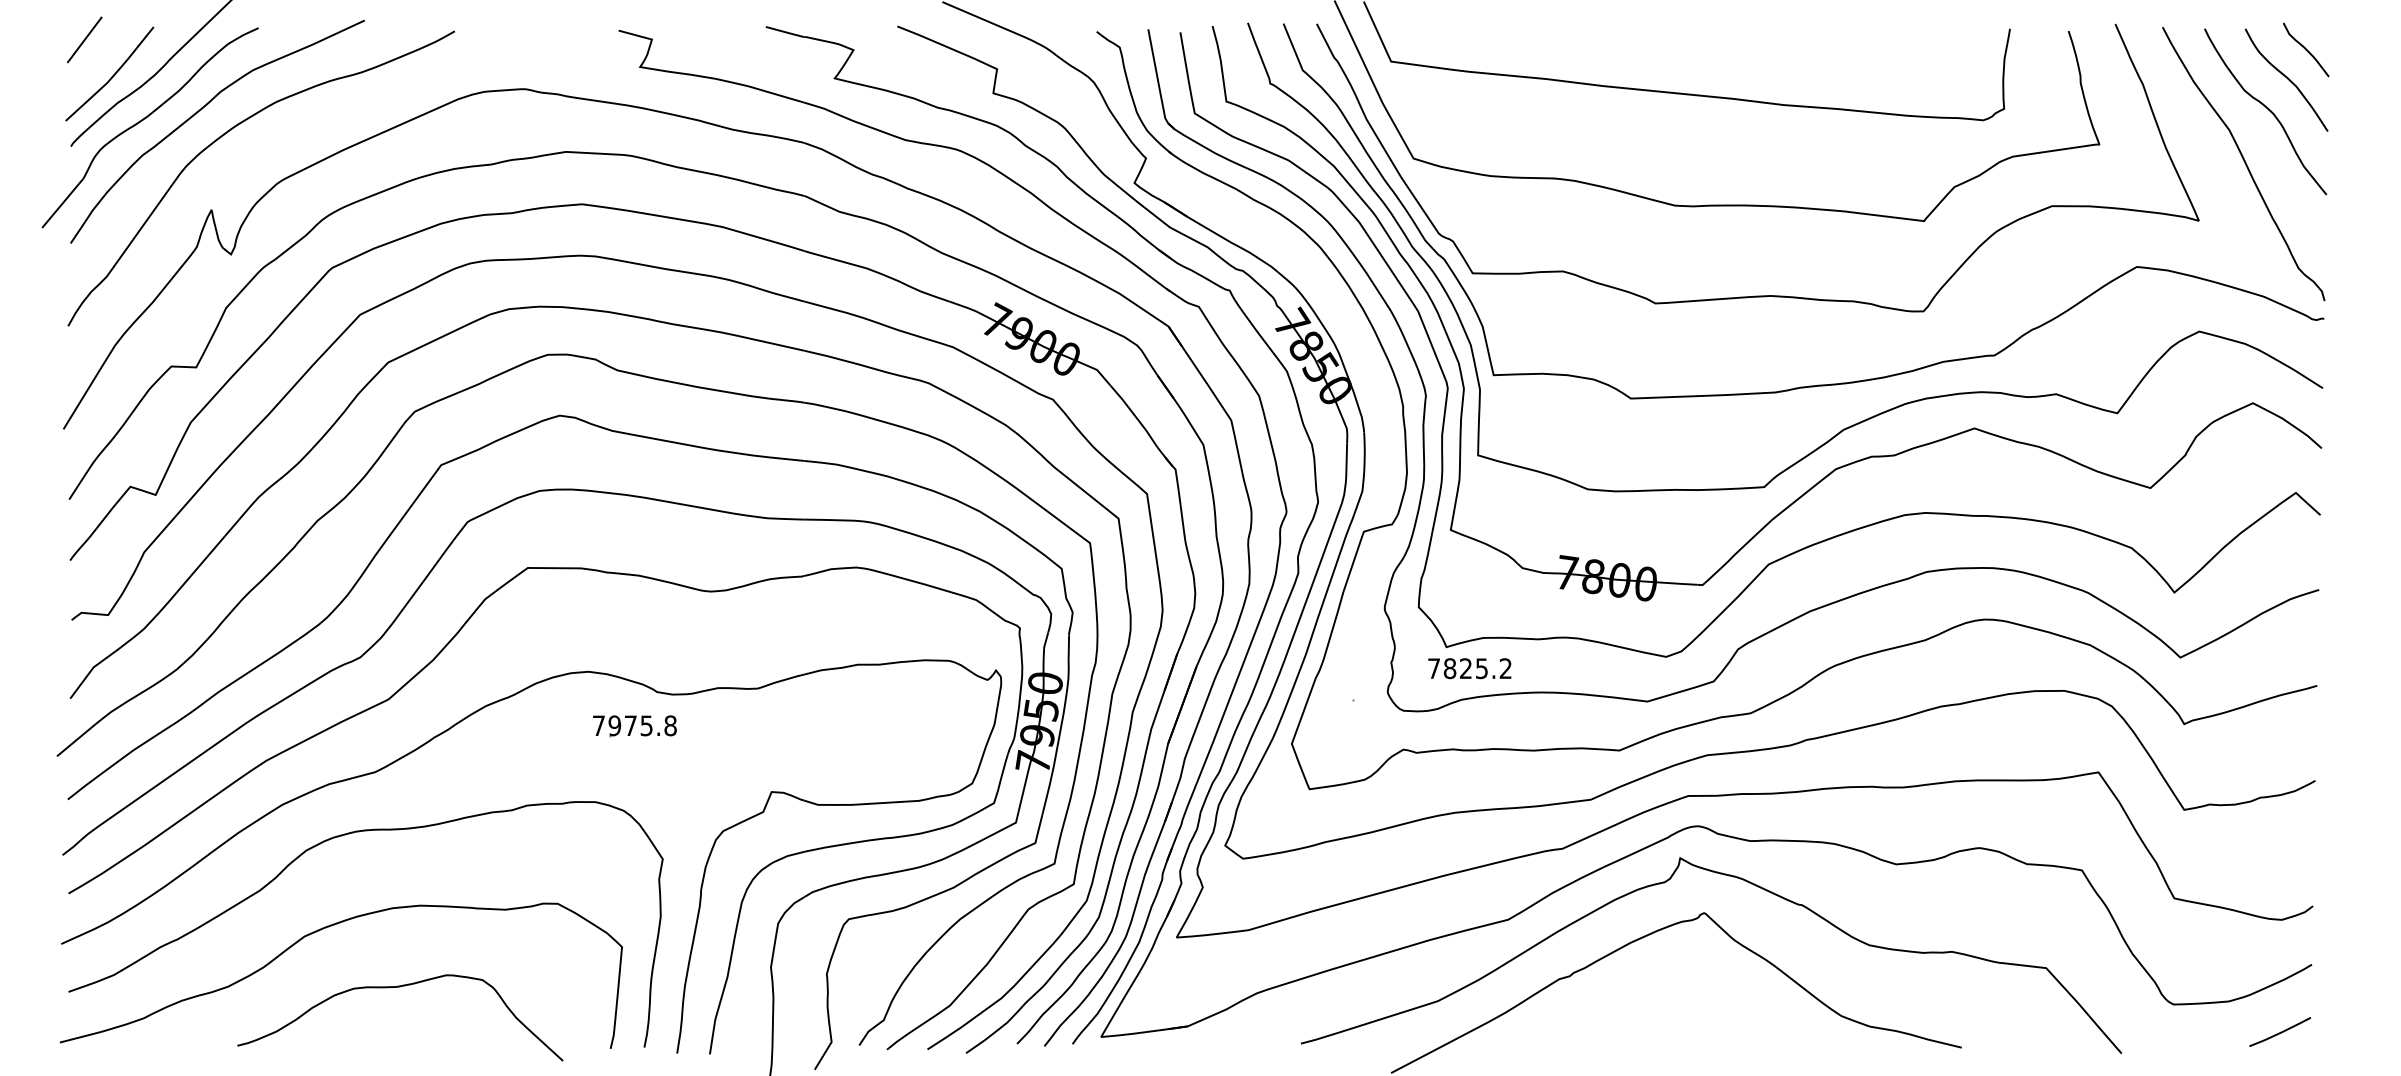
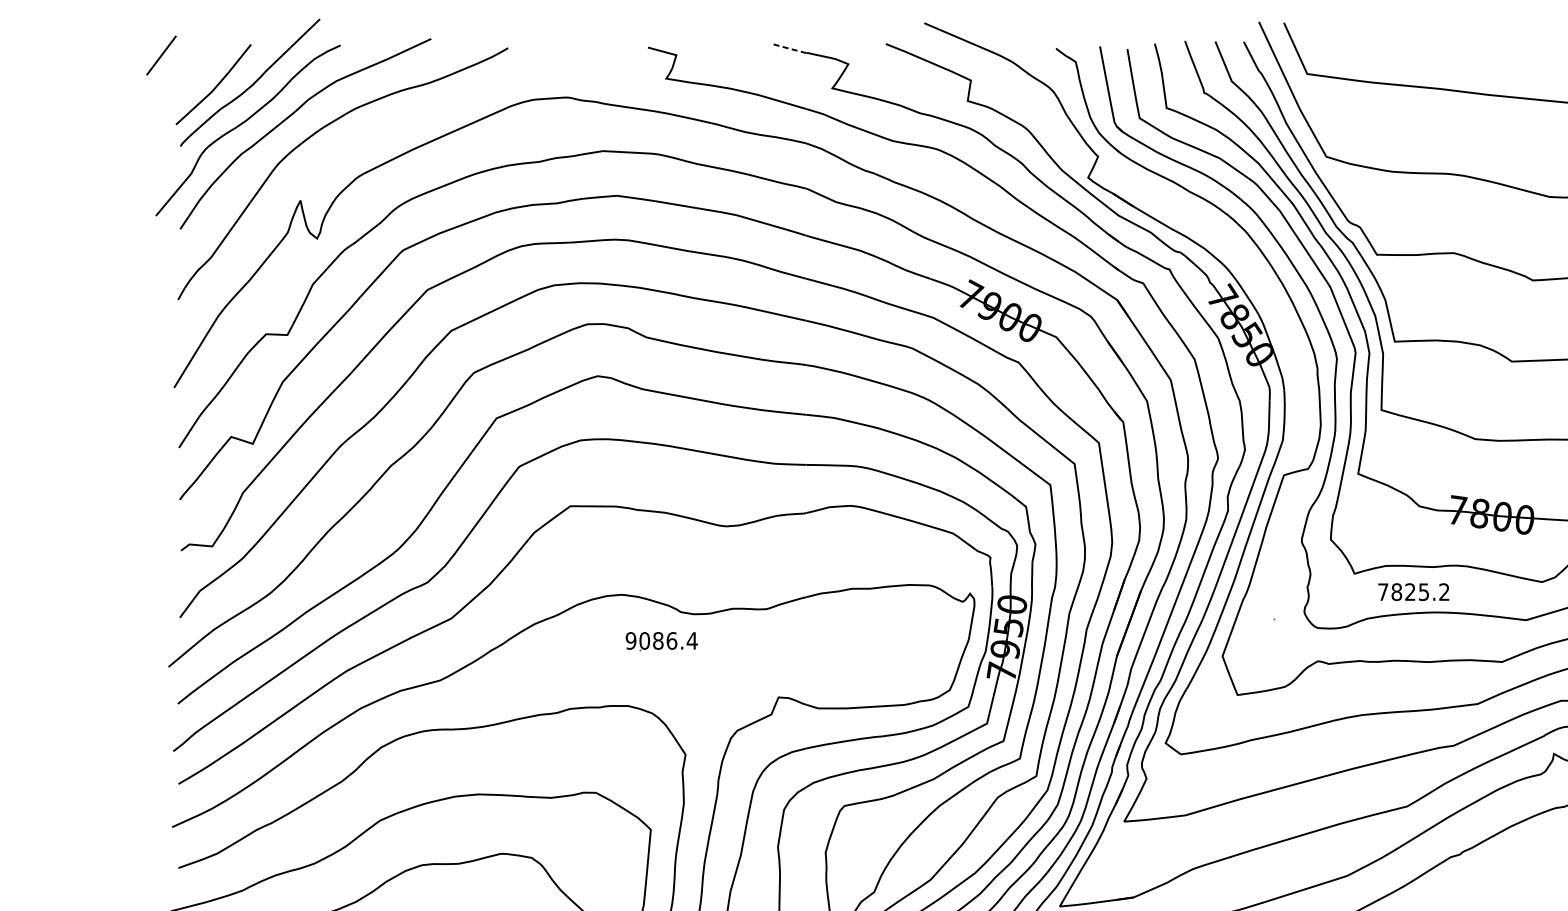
line: (785, 32) -> (790, 49), solid -> dashed
line: (84, 39) -> (161, 55), moved
text: (1469, 668) -> (1413, 592), moved
text: (634, 725) -> (661, 640), 7975.8 -> 9086.4

